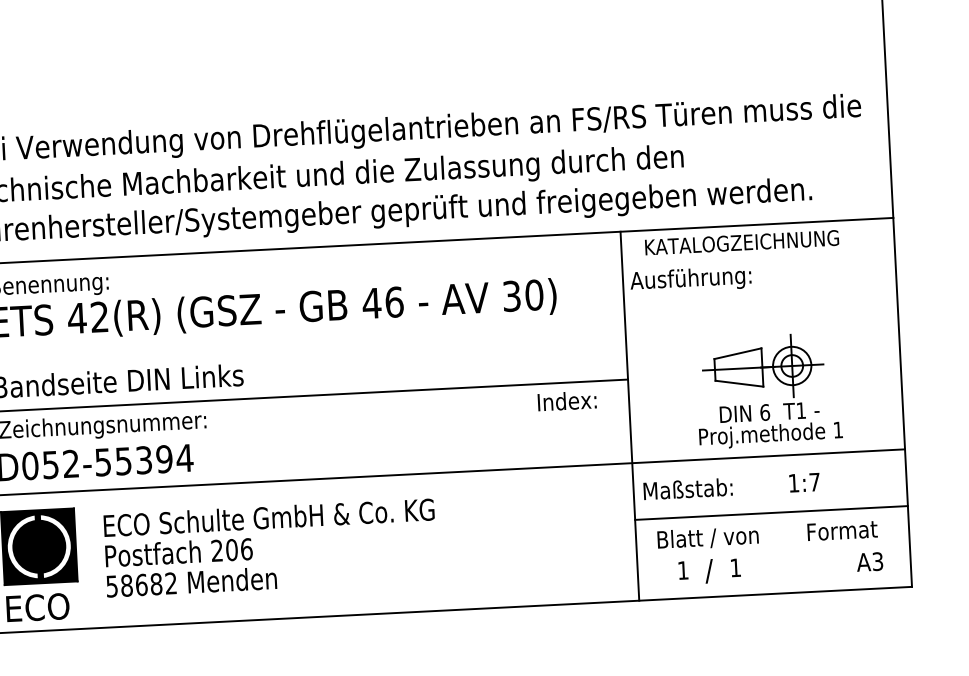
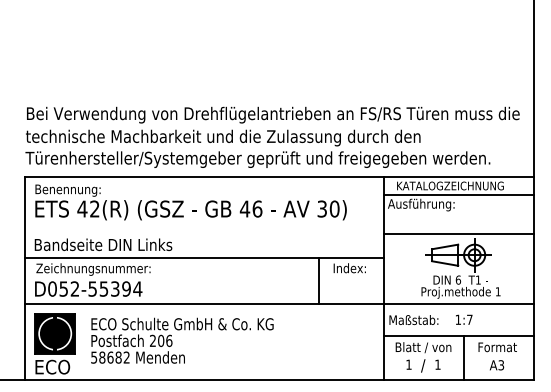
line: (757, 259) -> (458, 195), added
line: (761, 329) -> (458, 234), added
line: (511, 427) -> (318, 281), added
text: (805, 482) -> (464, 319), moved
line: (783, 552) -> (464, 357), added
text: (870, 562) -> (497, 365), moved

